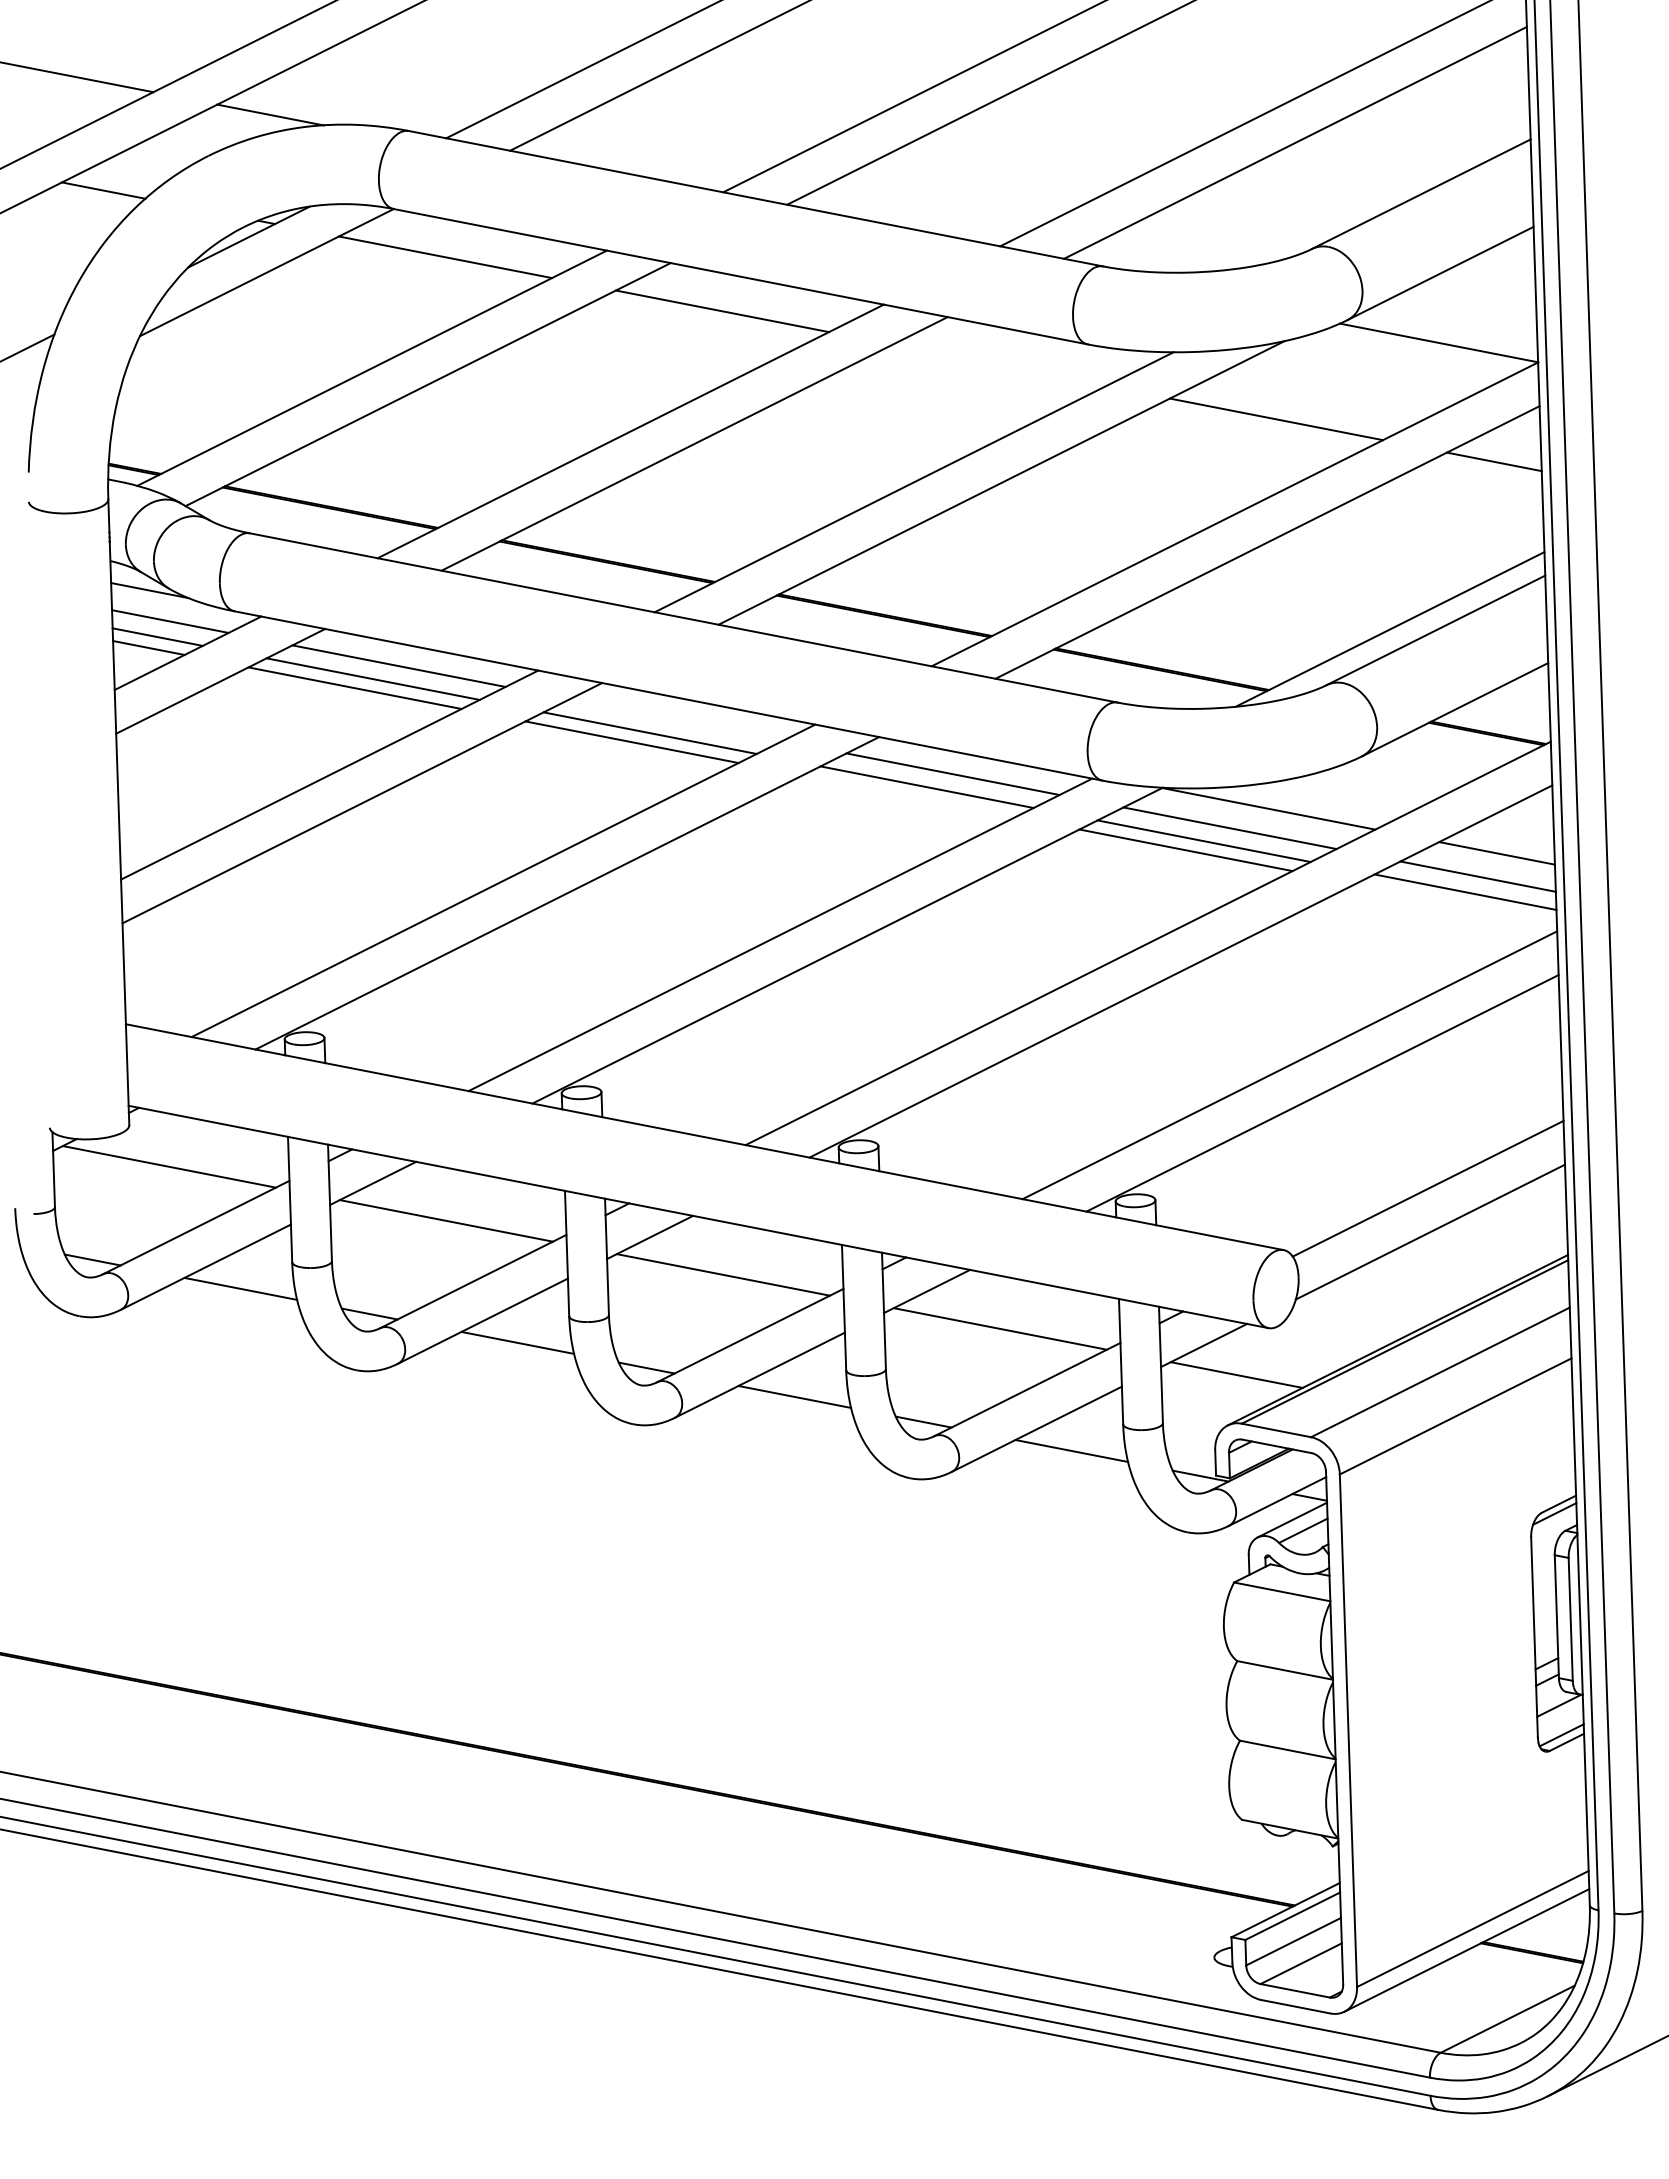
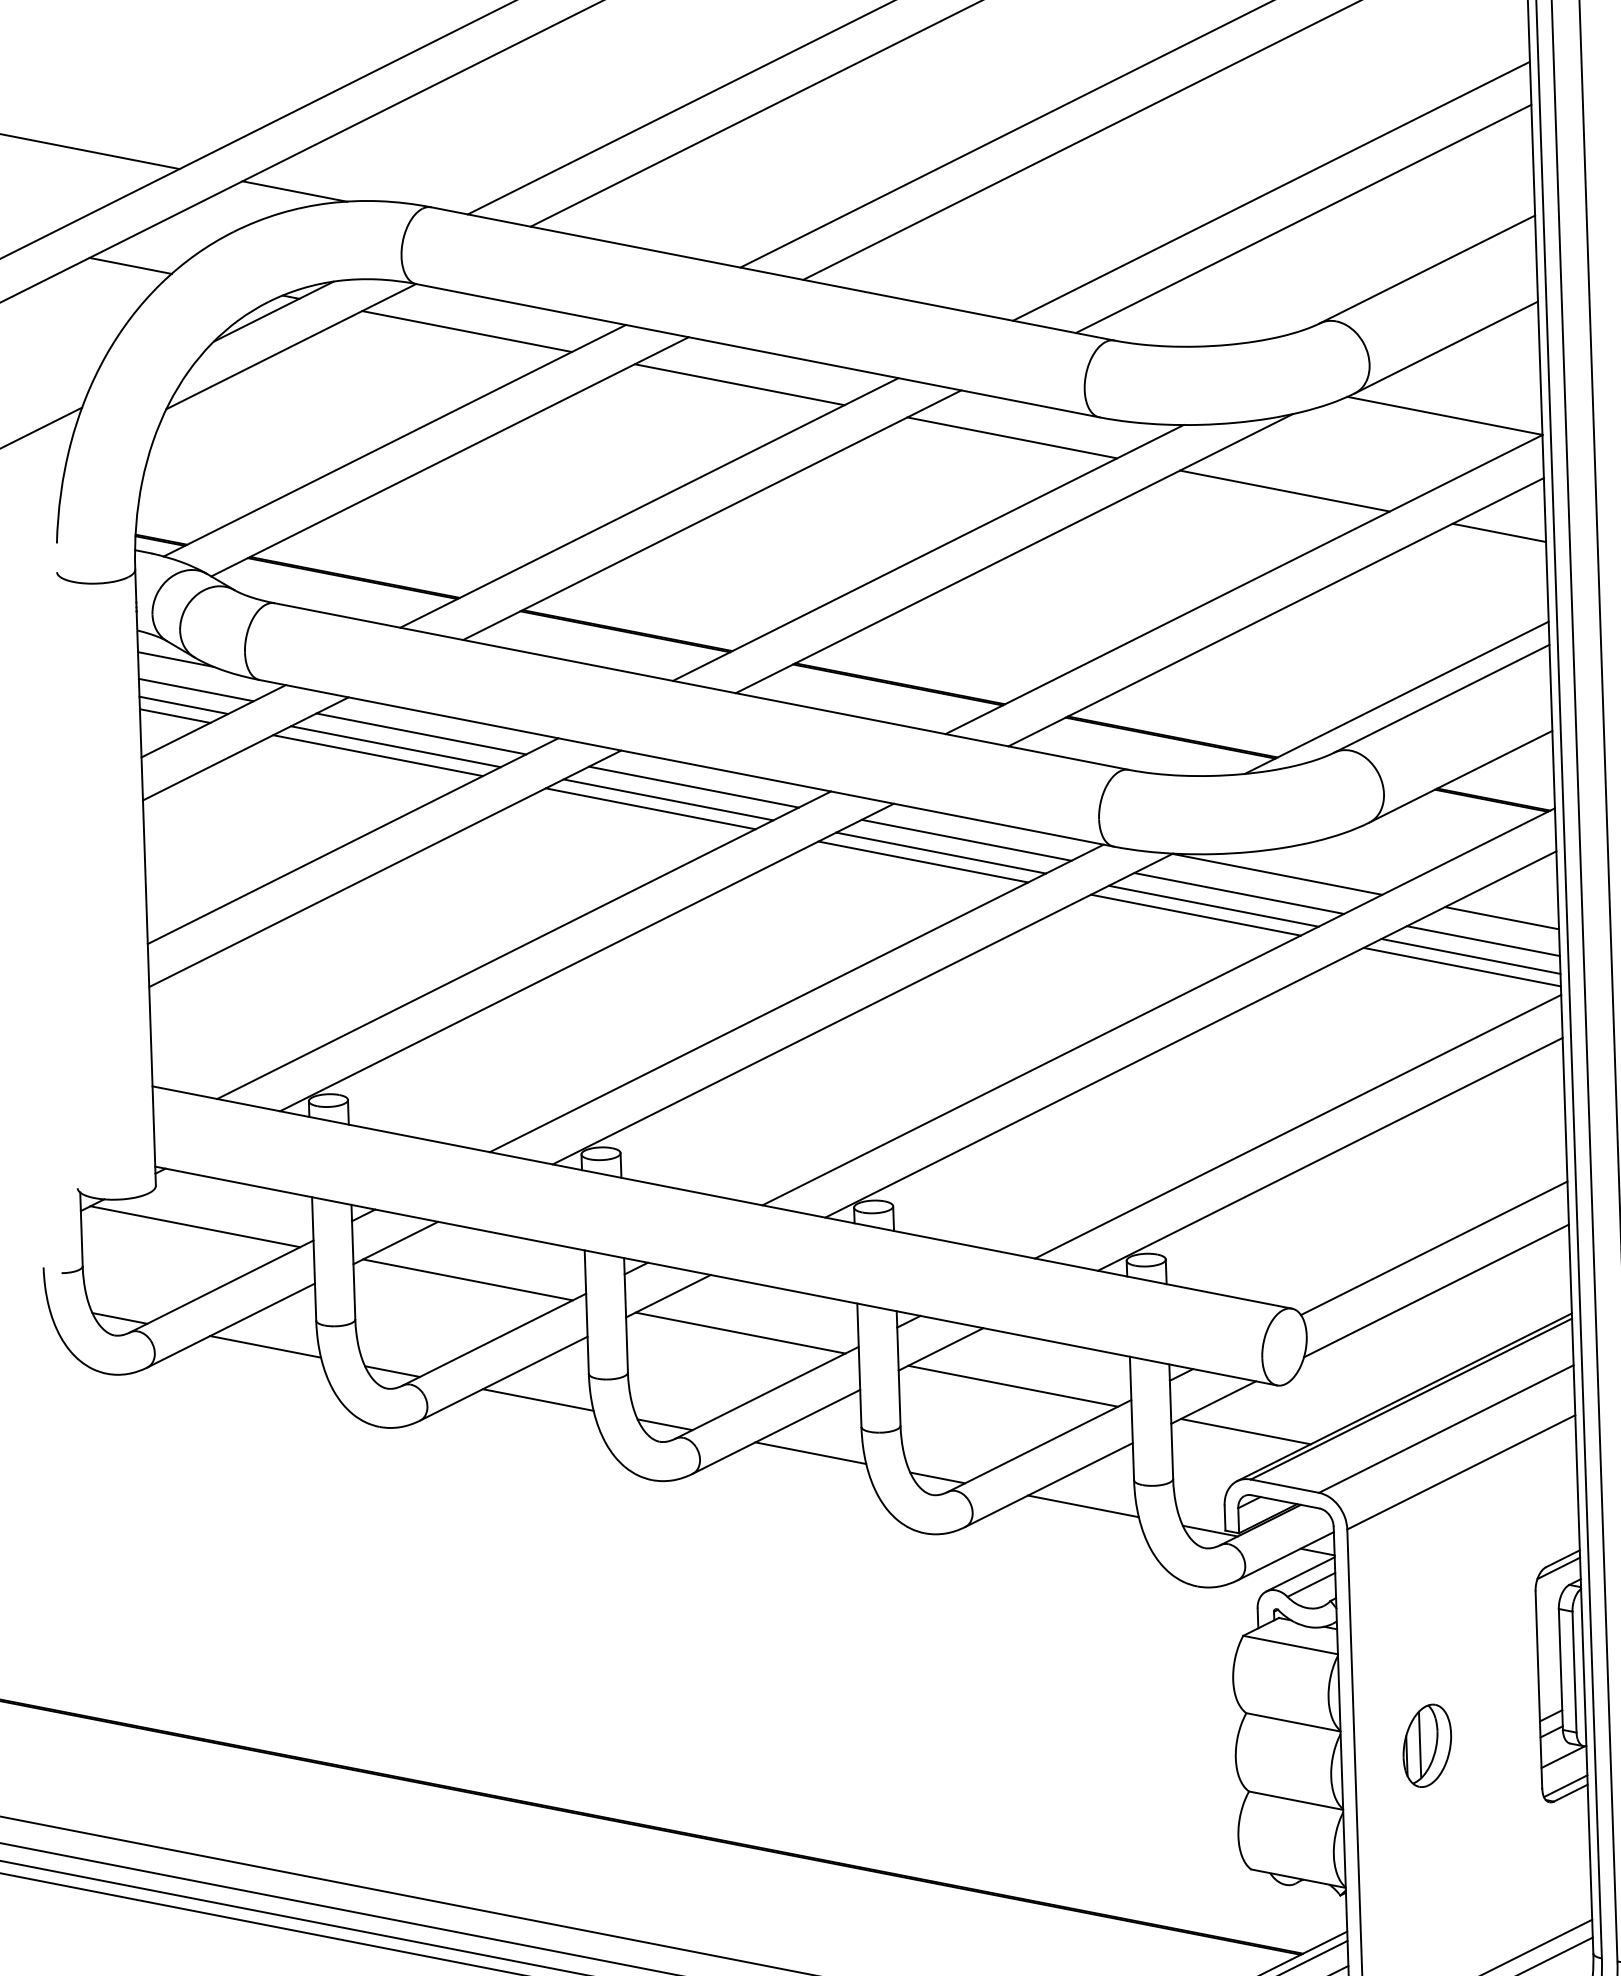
line: (999, 365) -> (1012, 438), added
line: (675, 720) -> (693, 787), added
line: (908, 796) -> (922, 862), added
line: (1456, 902) -> (1462, 966), added
part: (1421, 1694) -> (1427, 1746), added

